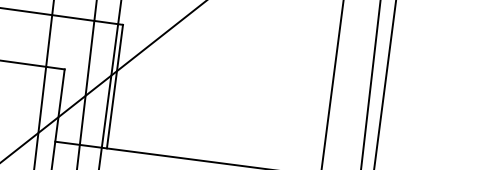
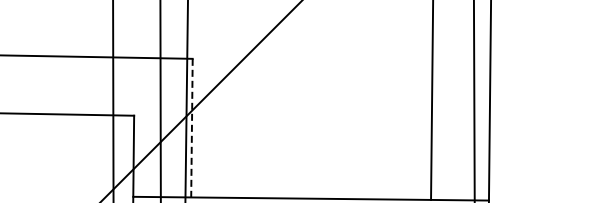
line: (114, 86) -> (191, 128), solid -> dashed

